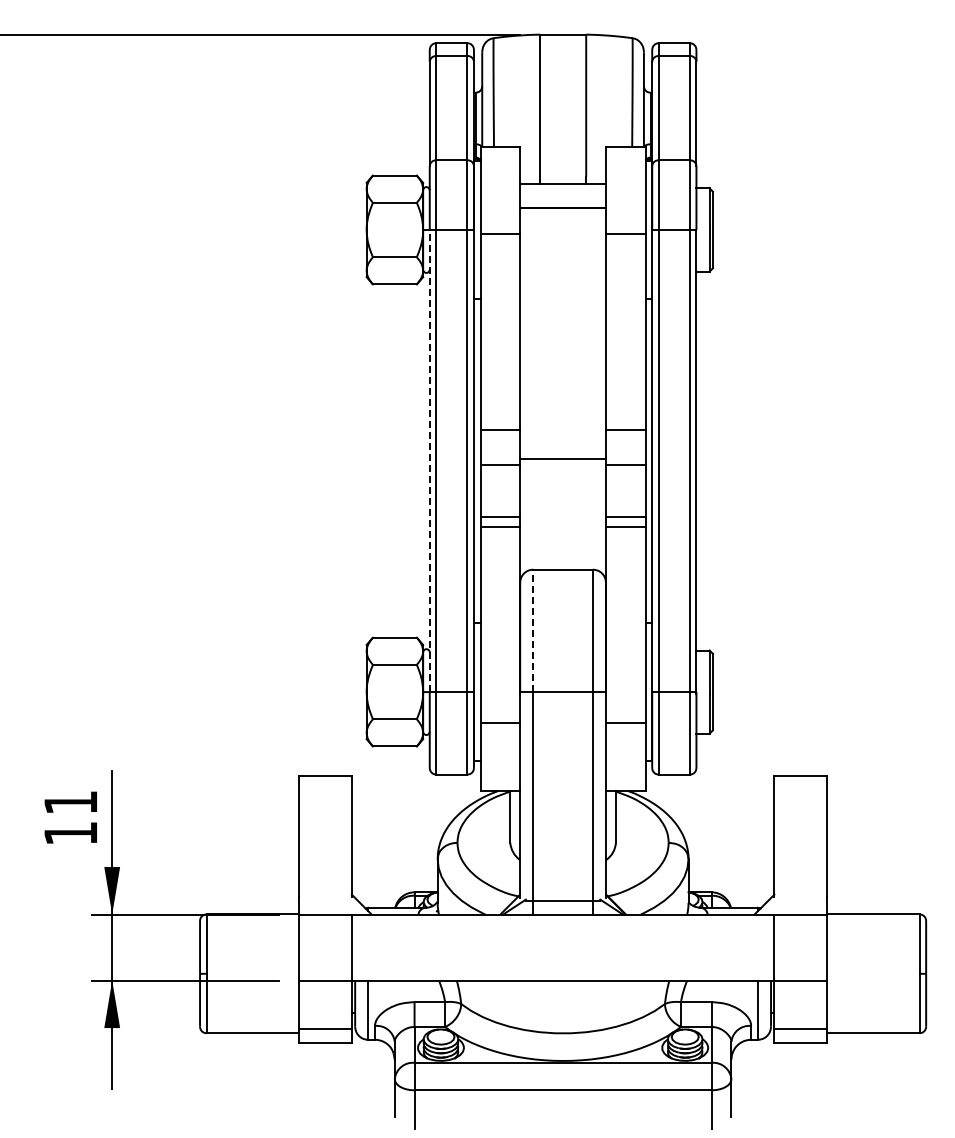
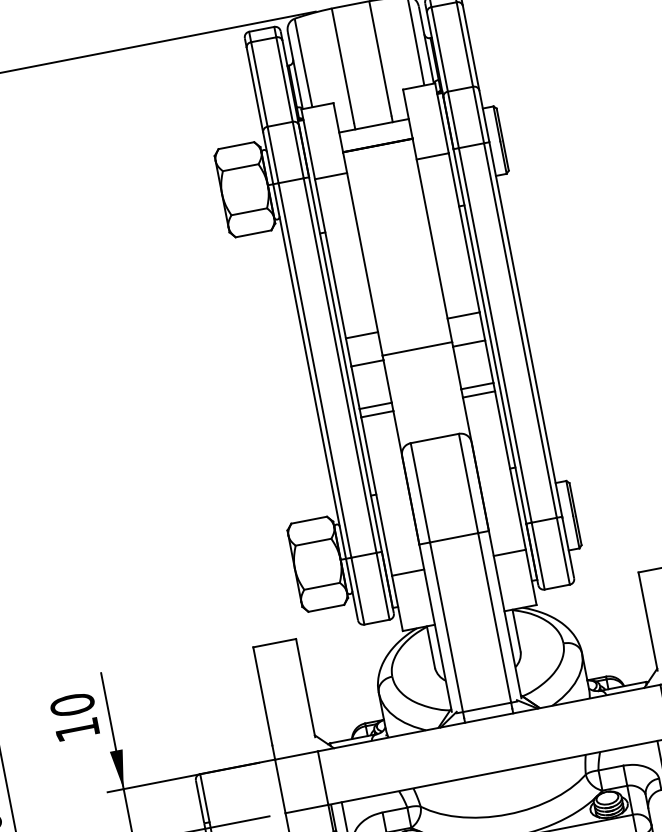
line: (429, 460) -> (309, 371), dashed -> solid
line: (533, 630) -> (420, 492), dashed -> solid
text: (70, 802) -> (72, 704), 11 -> 10

